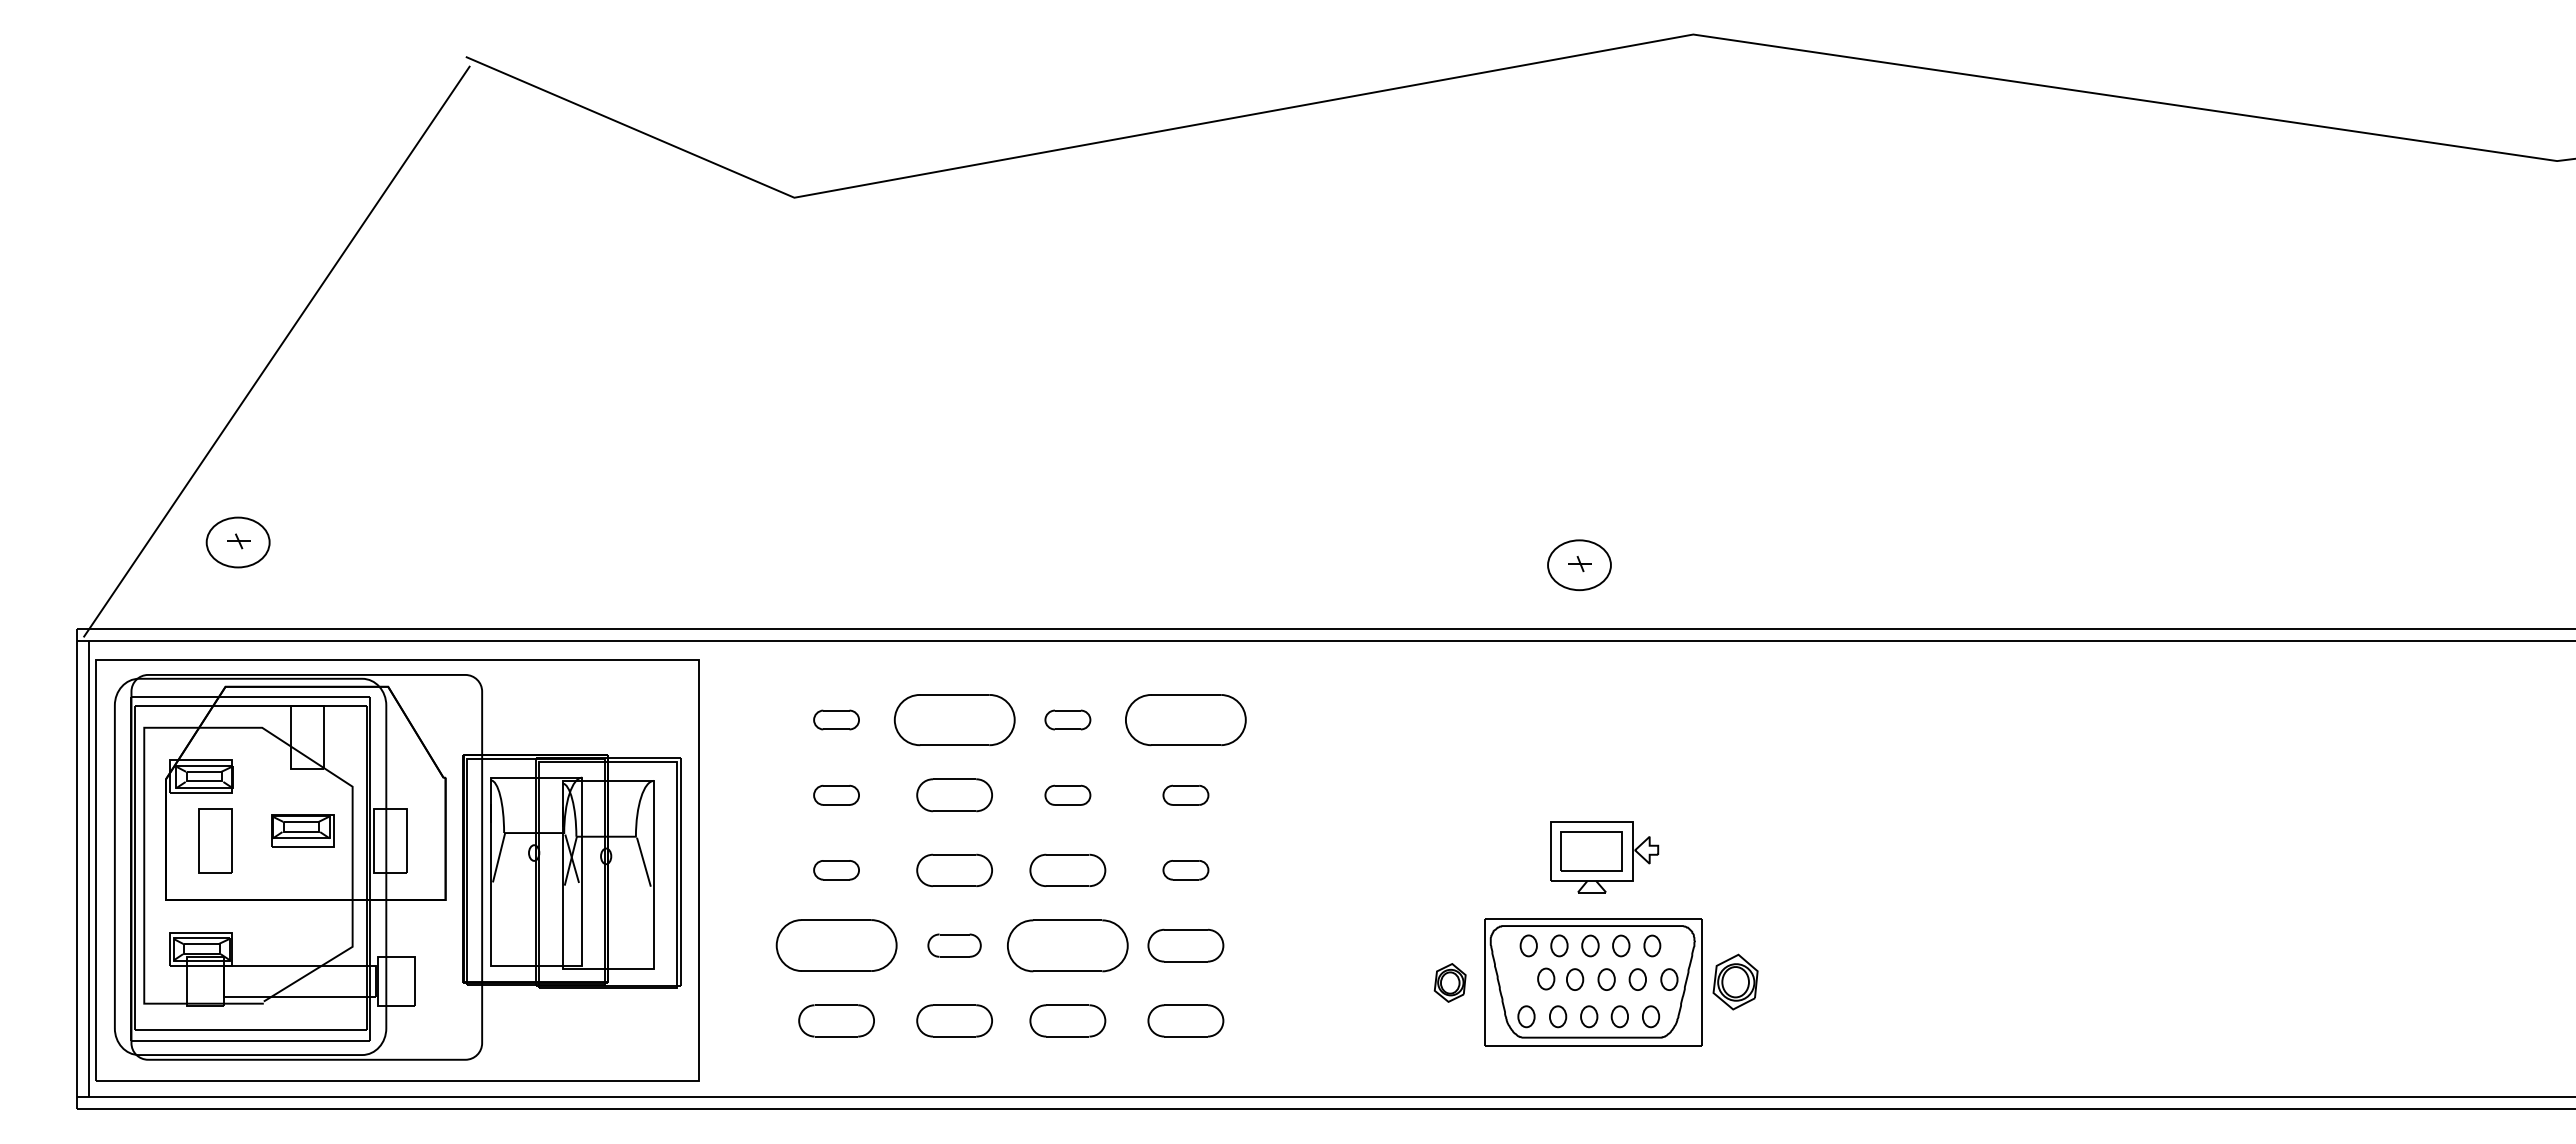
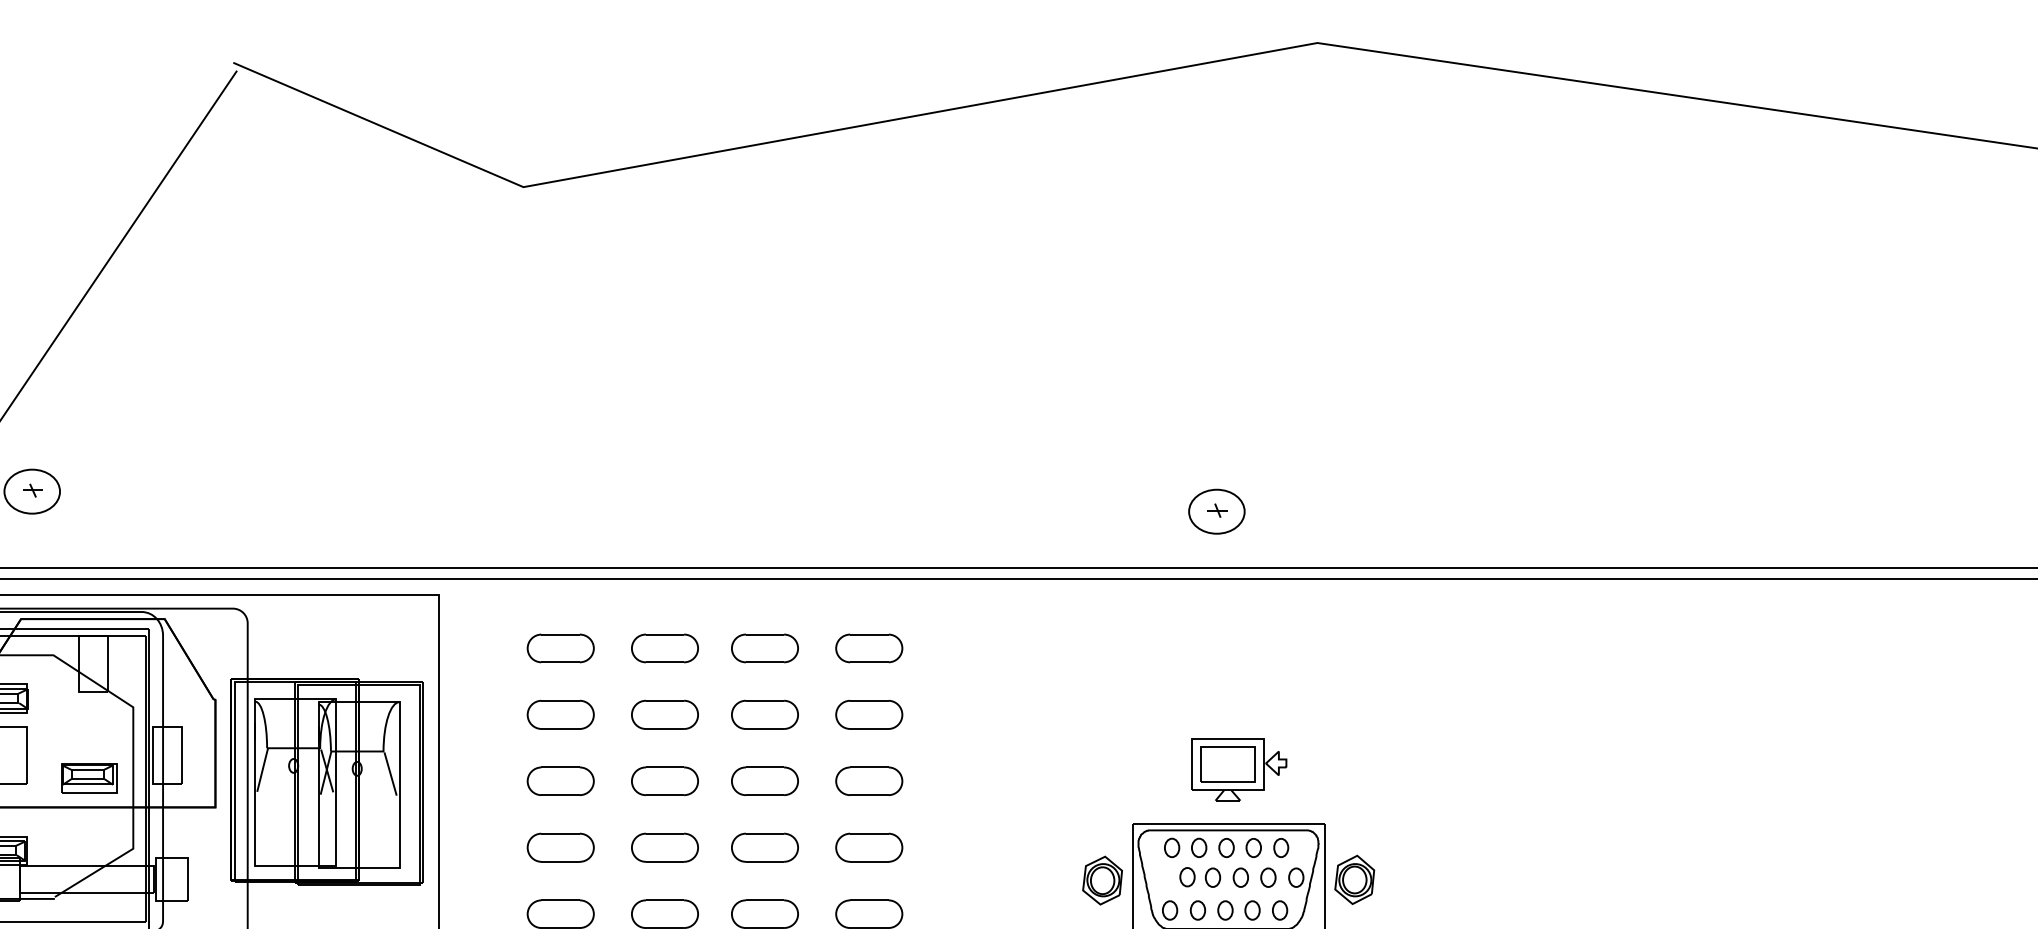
part: (836, 719) -> (560, 647), size x1.67
part: (954, 719) -> (664, 647), size x0.62
part: (1067, 719) -> (764, 647), size x1.67
part: (1185, 719) -> (868, 647), size x0.62
part: (836, 795) -> (560, 715), size x1.67
part: (1067, 795) -> (764, 715), size x1.67
part: (1185, 795) -> (868, 715), size x1.67
part: (302, 830) -> (89, 777), moved
part: (836, 869) -> (560, 780), size x1.67
part: (1185, 869) -> (868, 780), size x1.67
part: (836, 945) -> (560, 847), size x0.62
part: (954, 945) -> (664, 847), size x1.43
part: (1067, 945) -> (764, 847), size x0.62
part: (1450, 982) -> (1102, 880), size x1.43

